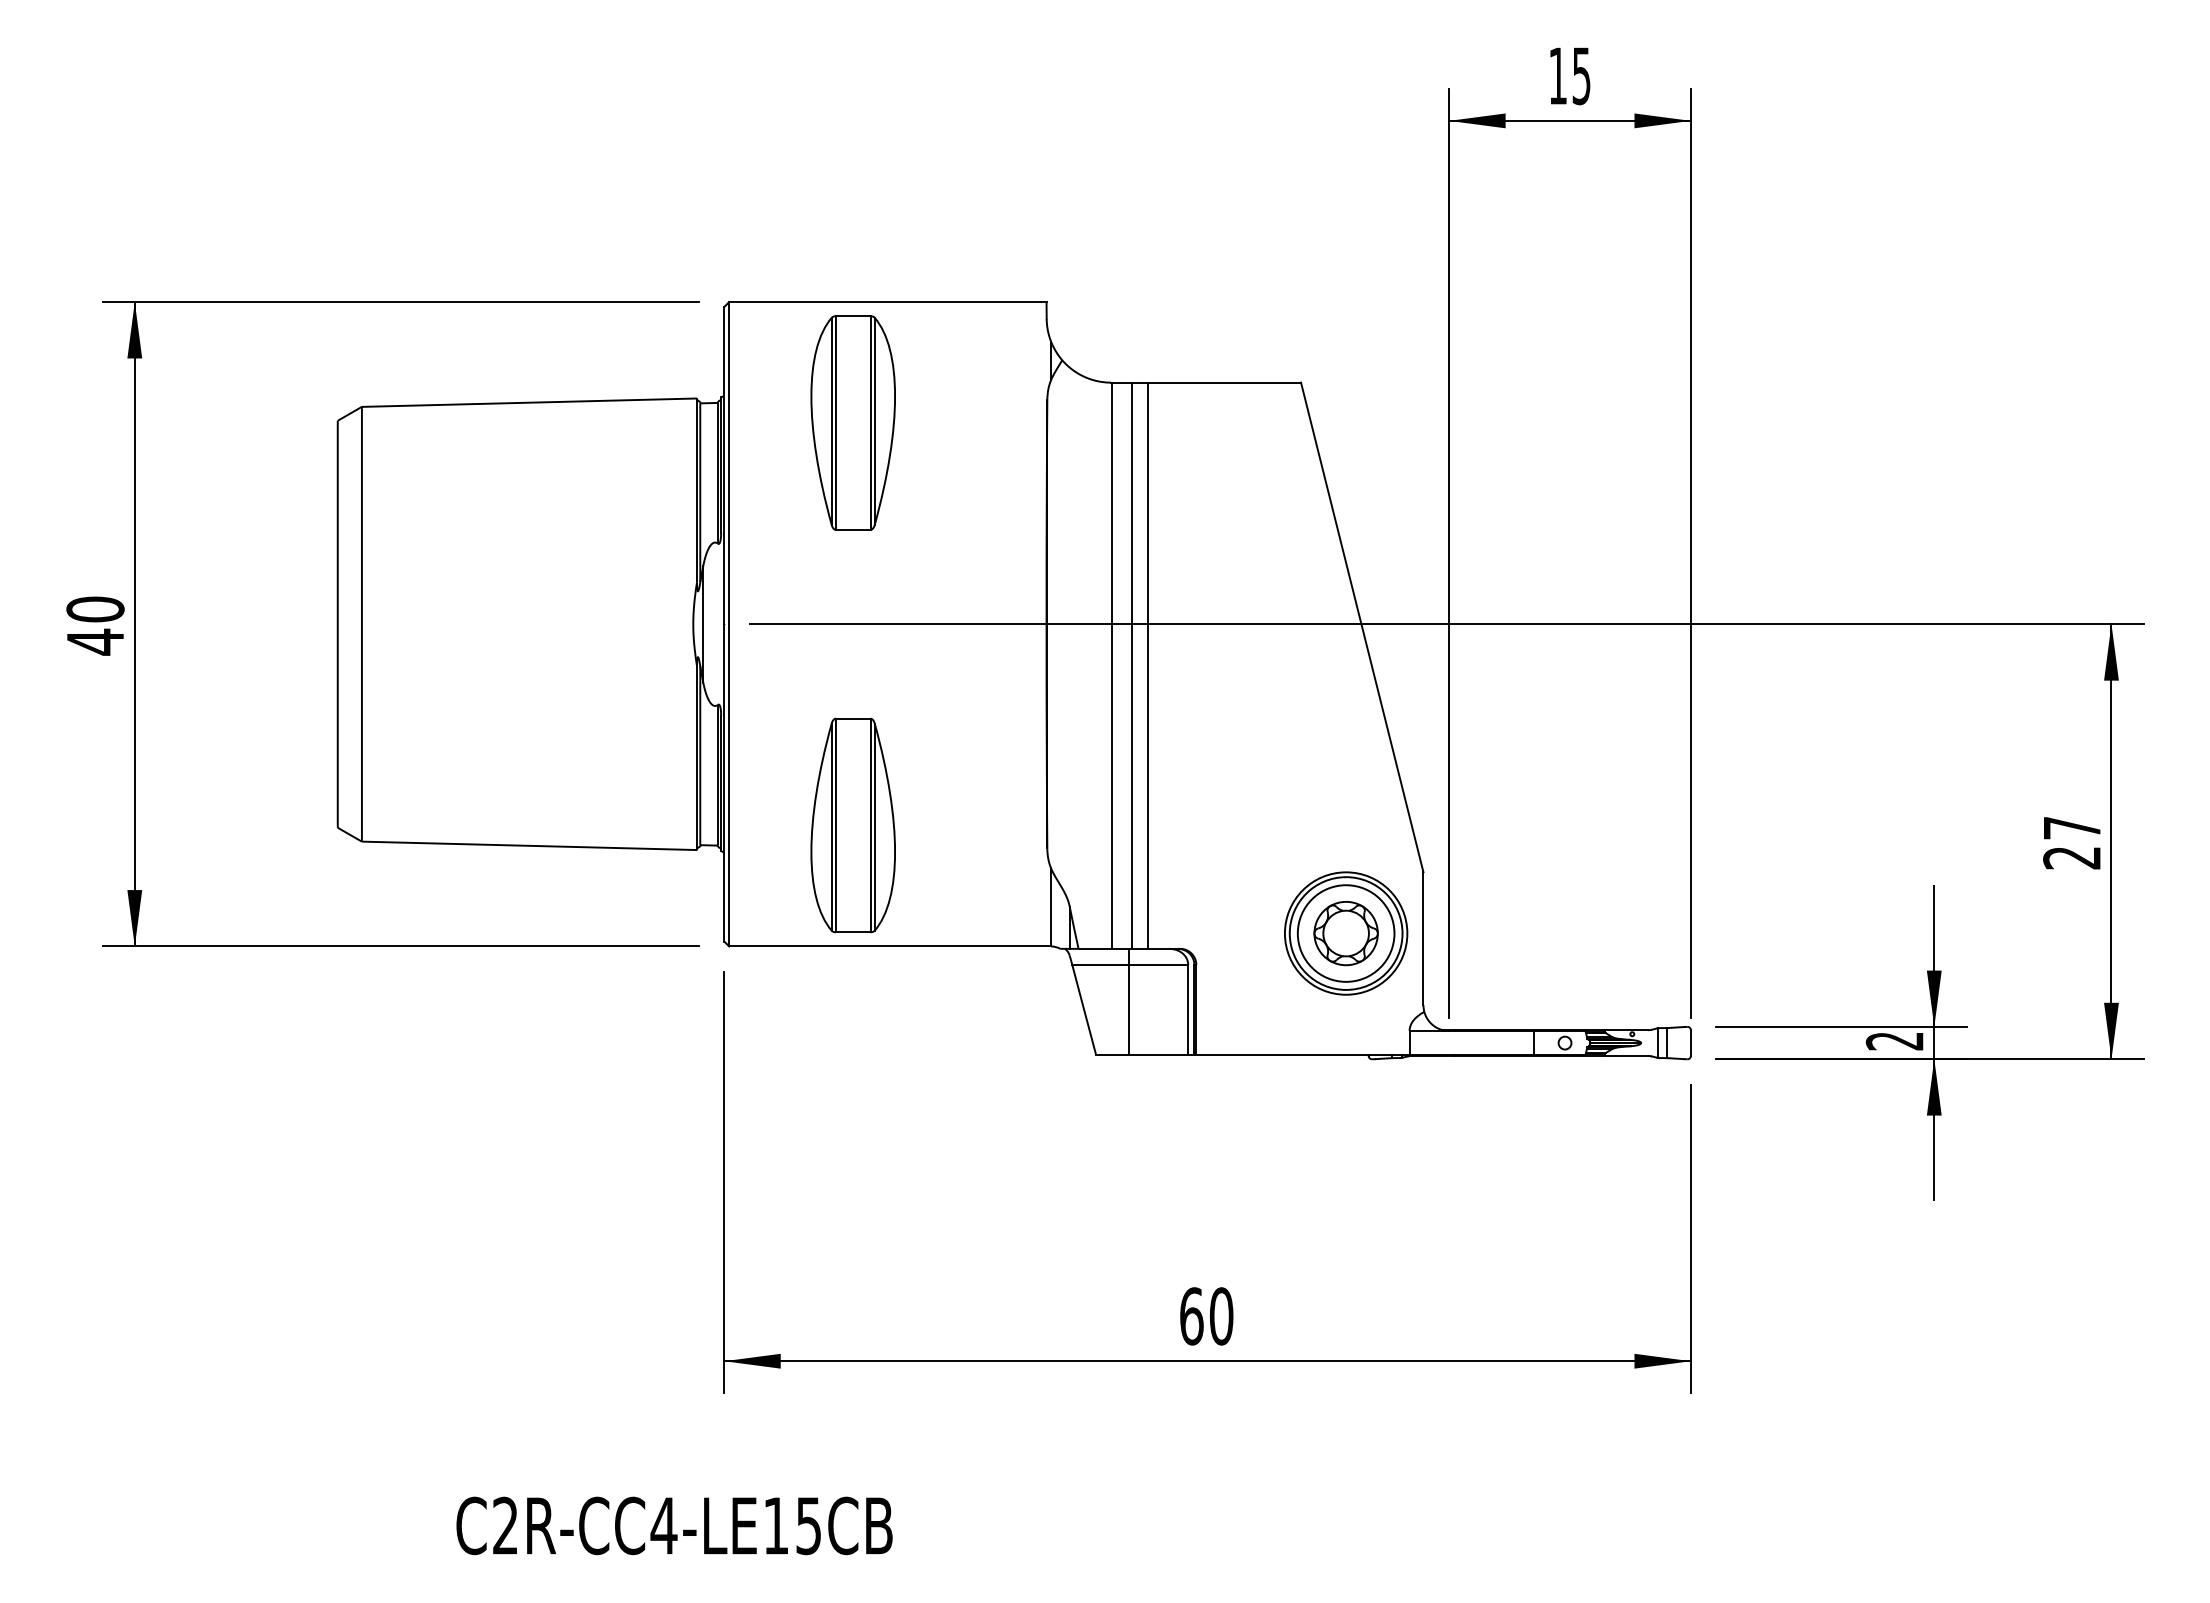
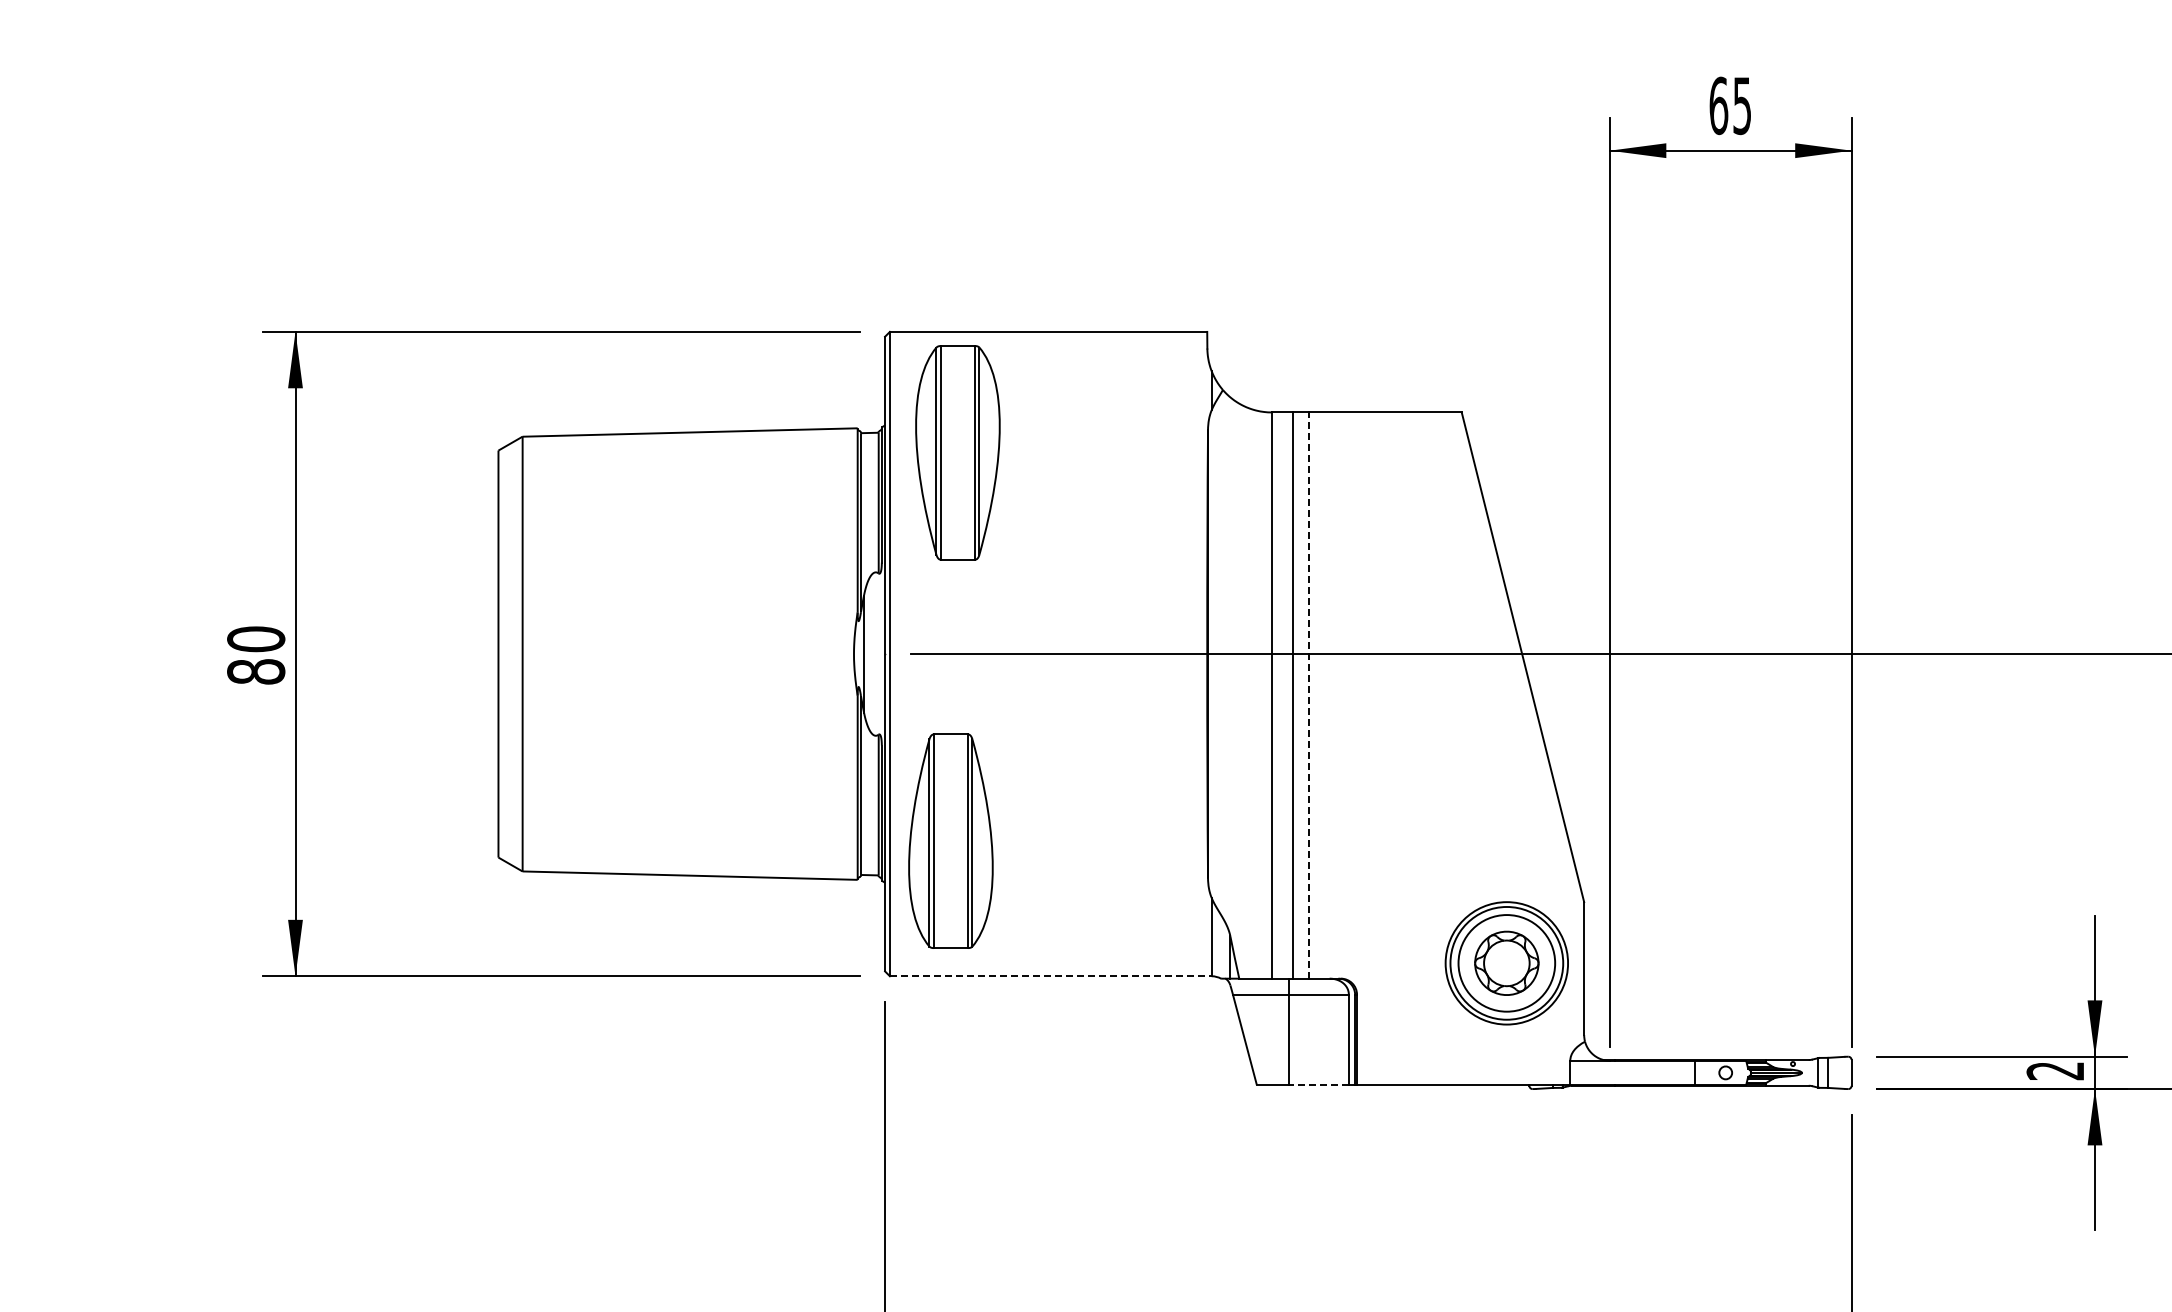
text: (1558, 75) -> (1719, 105), 15 -> 65
part: (852, 422) -> (957, 452), moved
text: (95, 641) -> (256, 671), 40 -> 80
line: (1148, 665) -> (1309, 695), solid -> dashed
part: (852, 825) -> (950, 841), moved
line: (890, 946) -> (1051, 976), solid -> dashed
line: (1158, 1055) -> (1319, 1085), solid -> dashed

